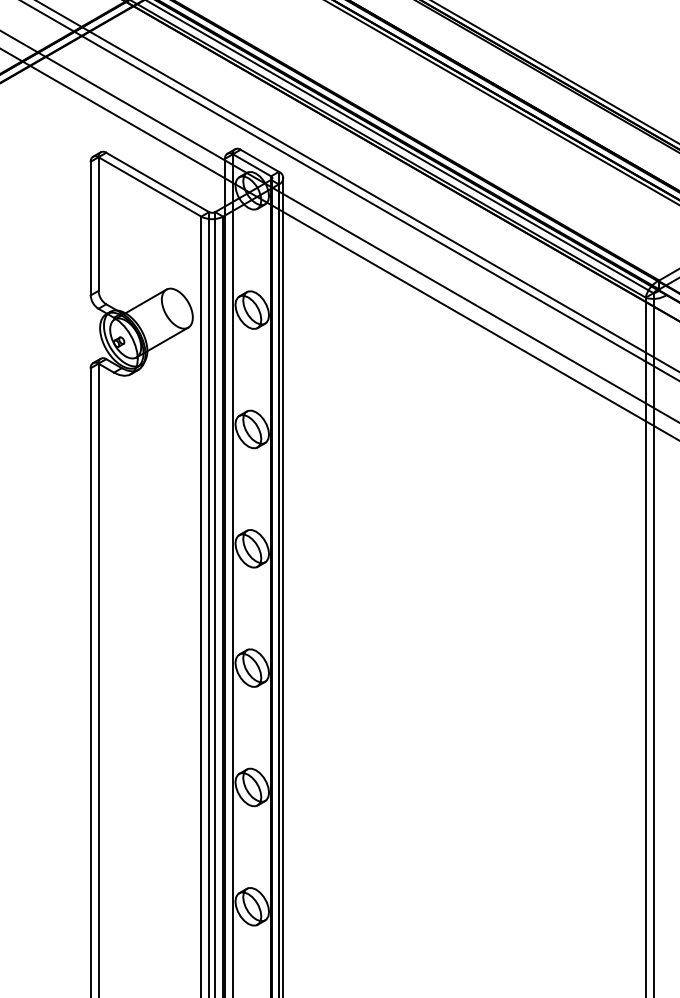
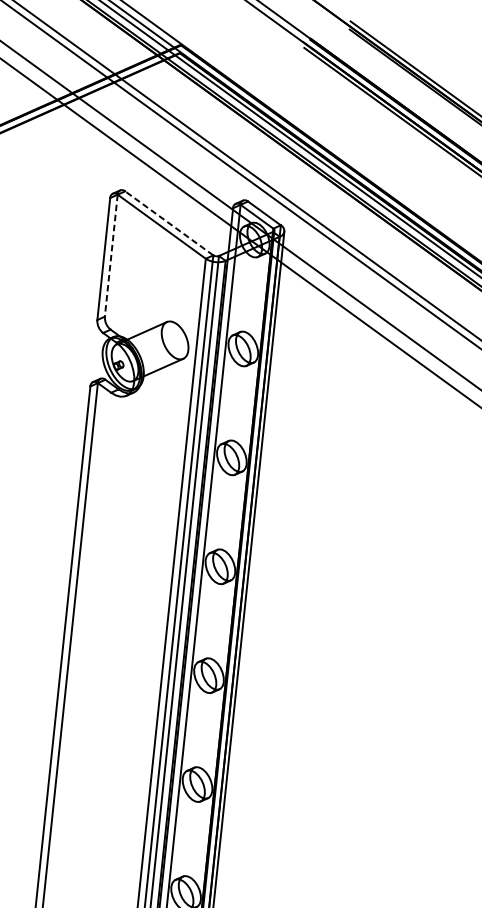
line: (157, 182) -> (169, 223), solid -> dashed
line: (98, 224) -> (111, 256), solid -> dashed

